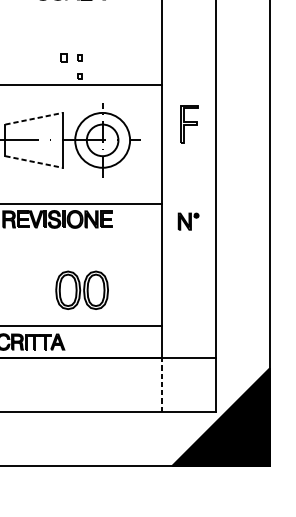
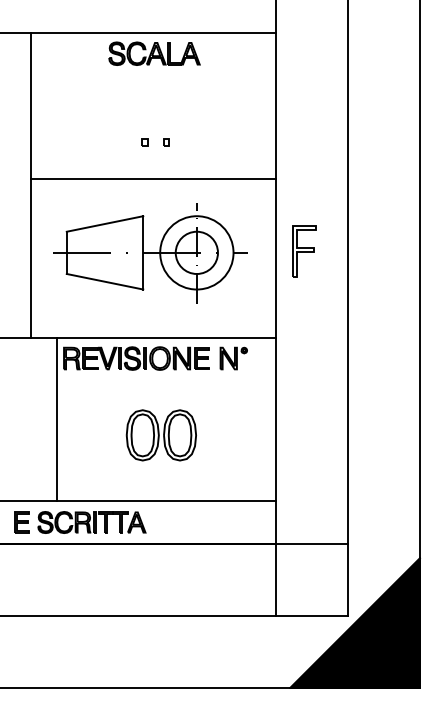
part: (63, 57) -> (144, 142), size x0.62
part: (79, 76) -> (166, 167), removed
line: (34, 118) -> (105, 223), dashed -> solid
part: (189, 124) -> (304, 251), moved
line: (34, 161) -> (105, 281), dashed -> solid
part: (188, 221) -> (233, 358), moved
part: (81, 290) -> (160, 435), moved
line: (162, 384) -> (276, 579), dashed -> solid

